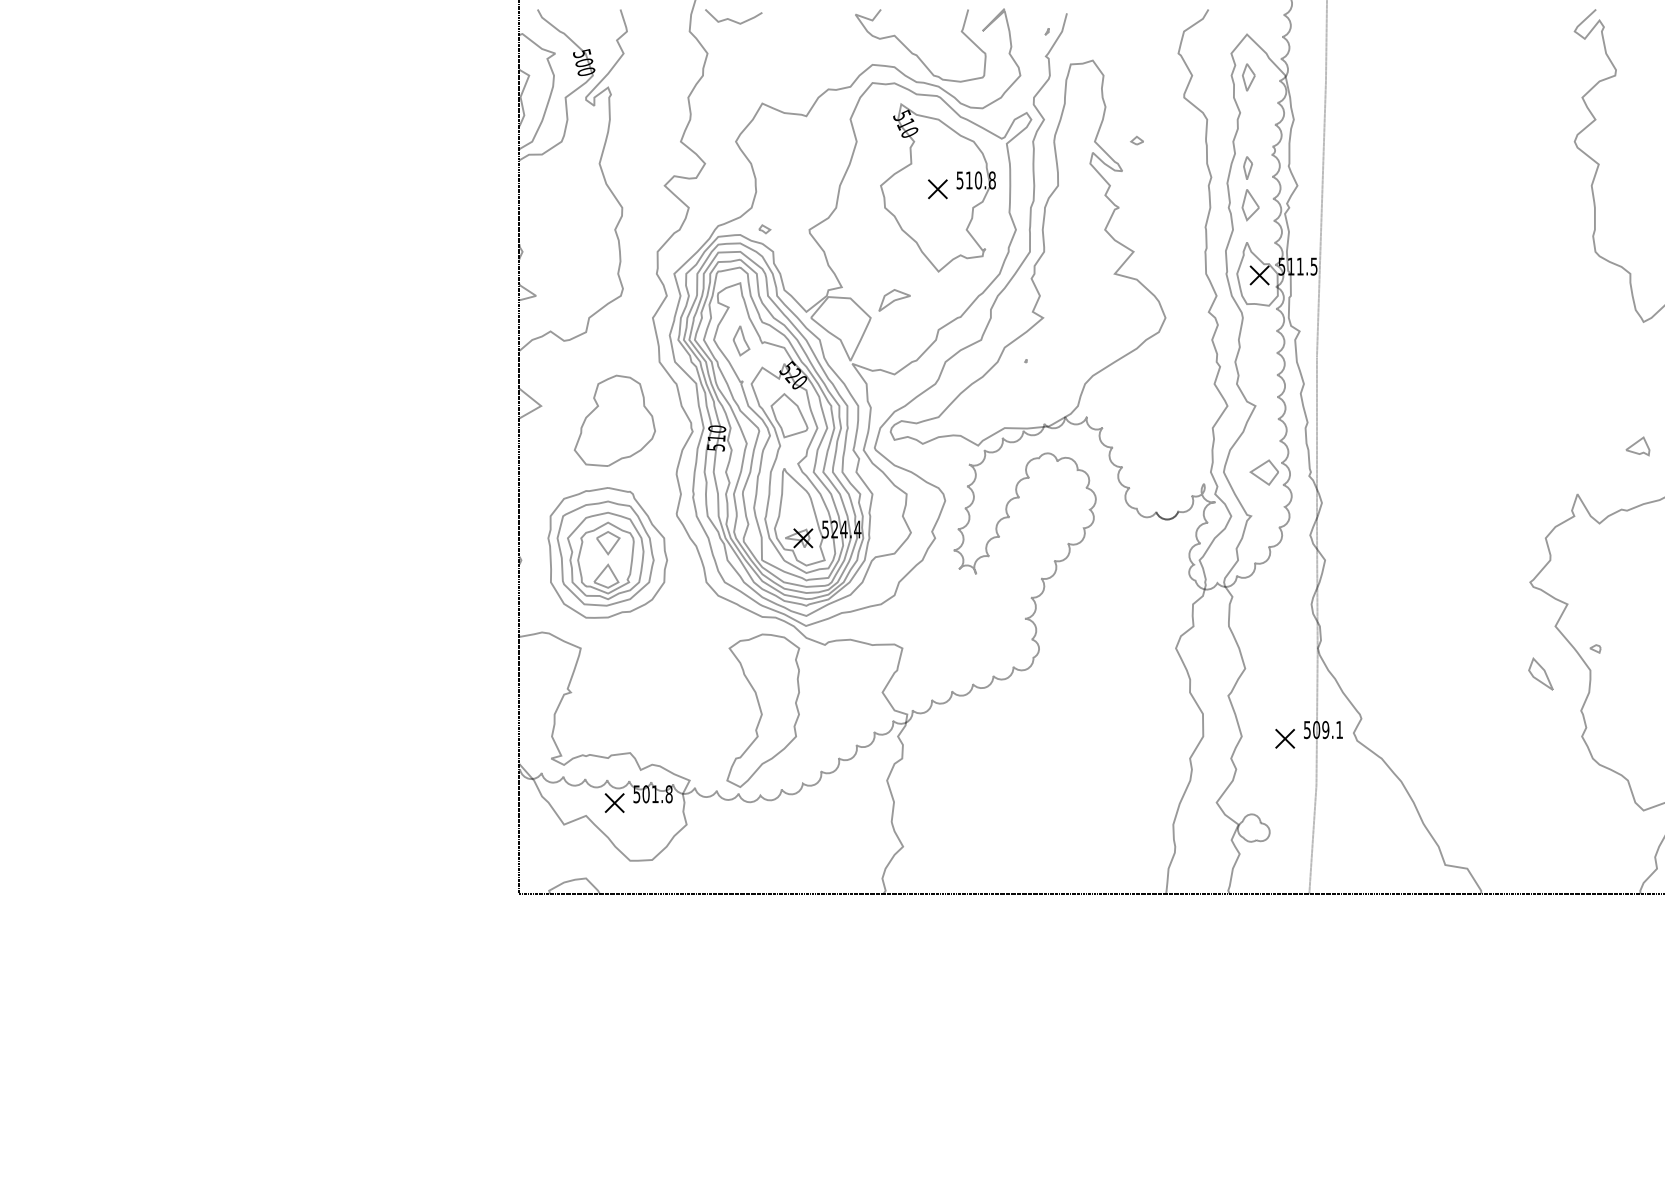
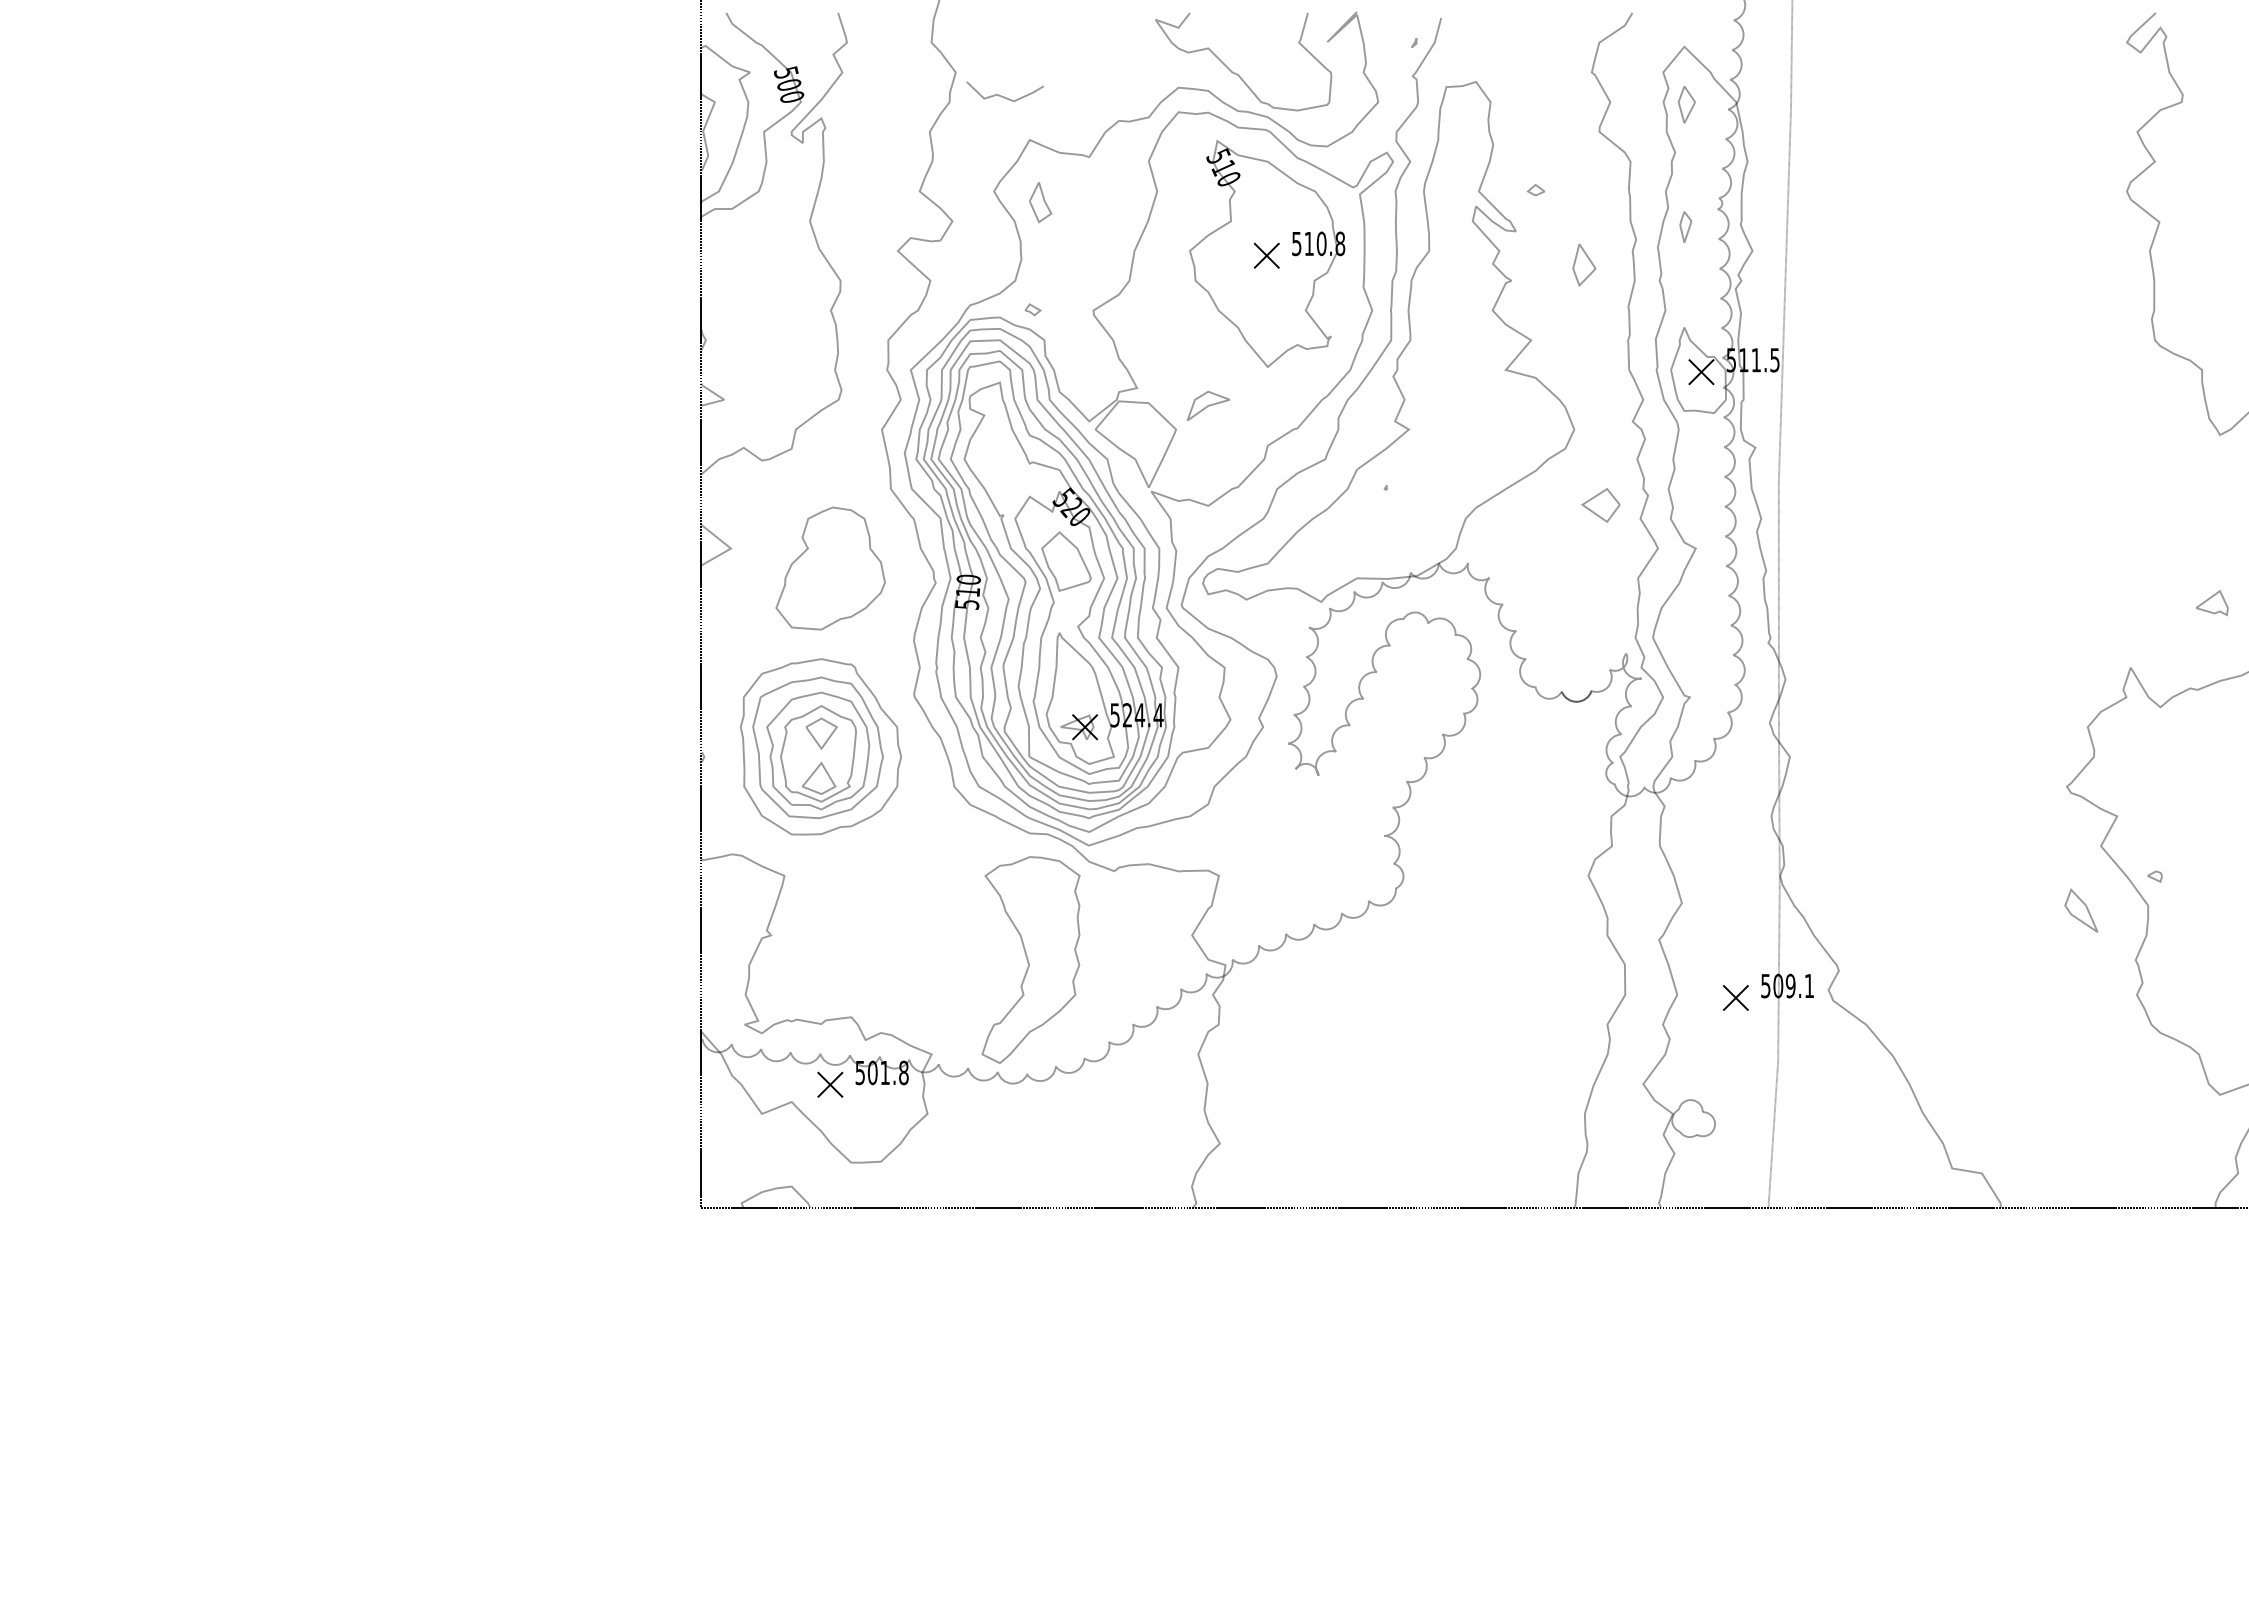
curve: (731, 19) -> (1001, 95), moved
part: (1250, 205) -> (1583, 265), moved
part: (741, 340) -> (1040, 202), moved
part: (1264, 472) -> (1600, 505), moved

